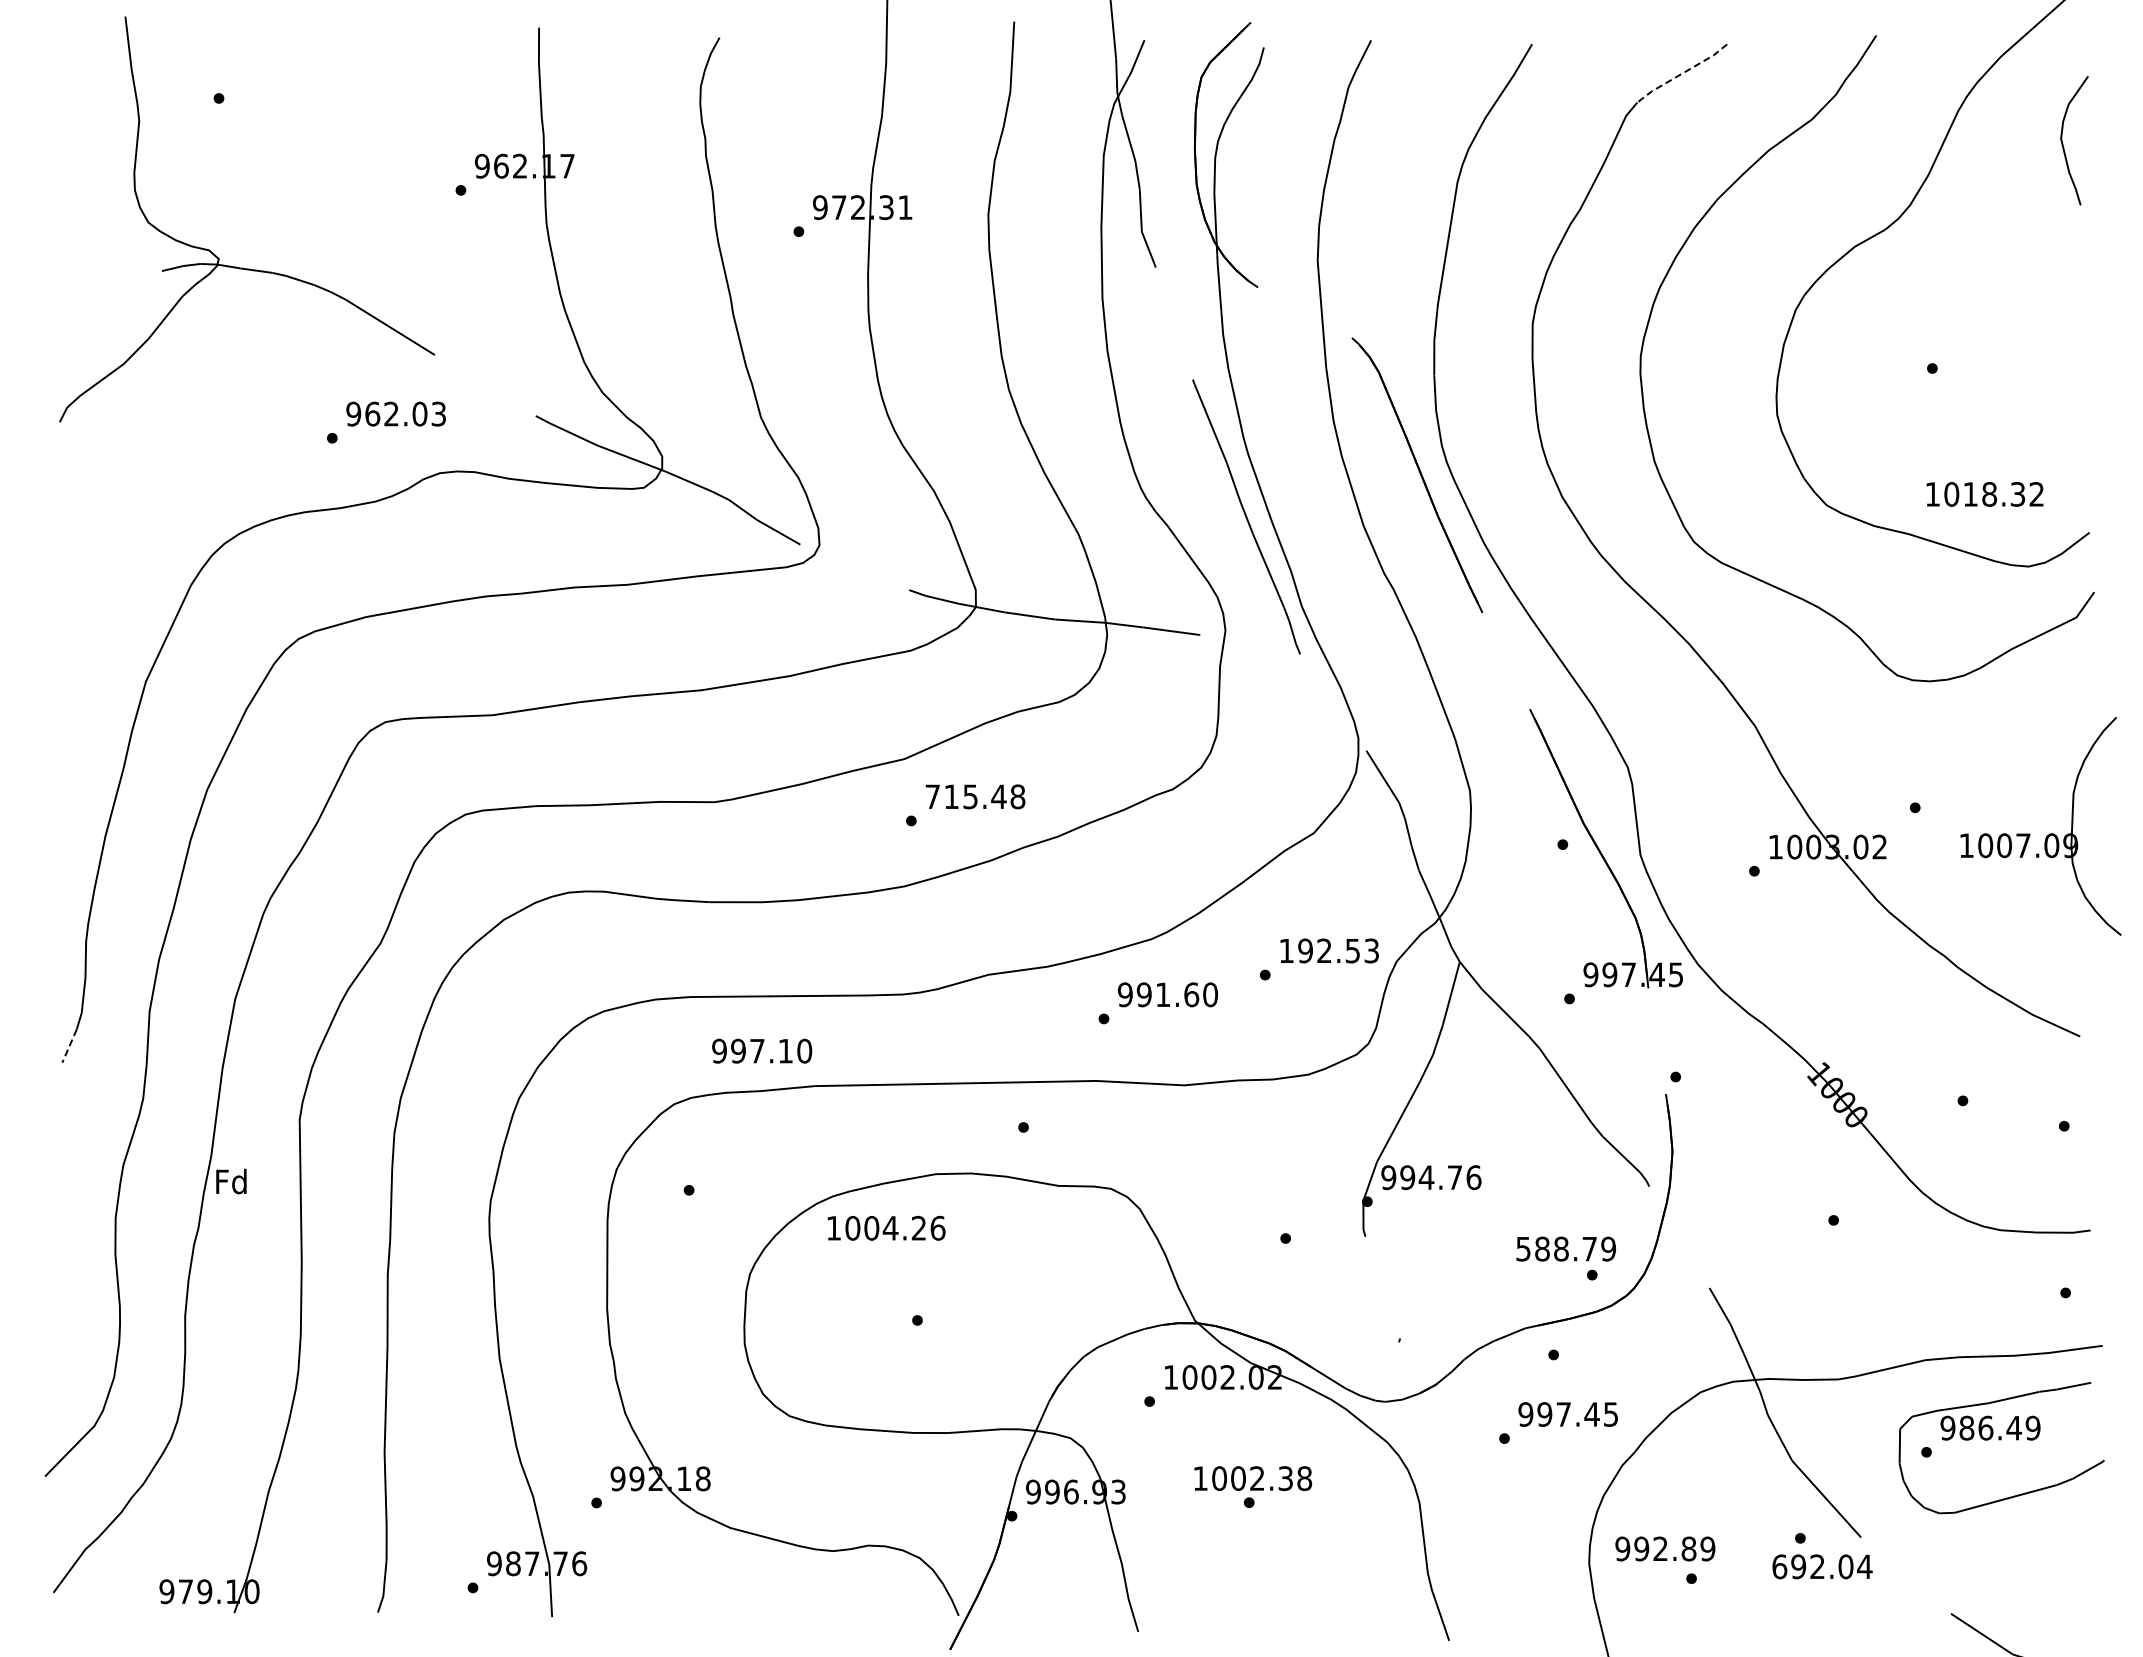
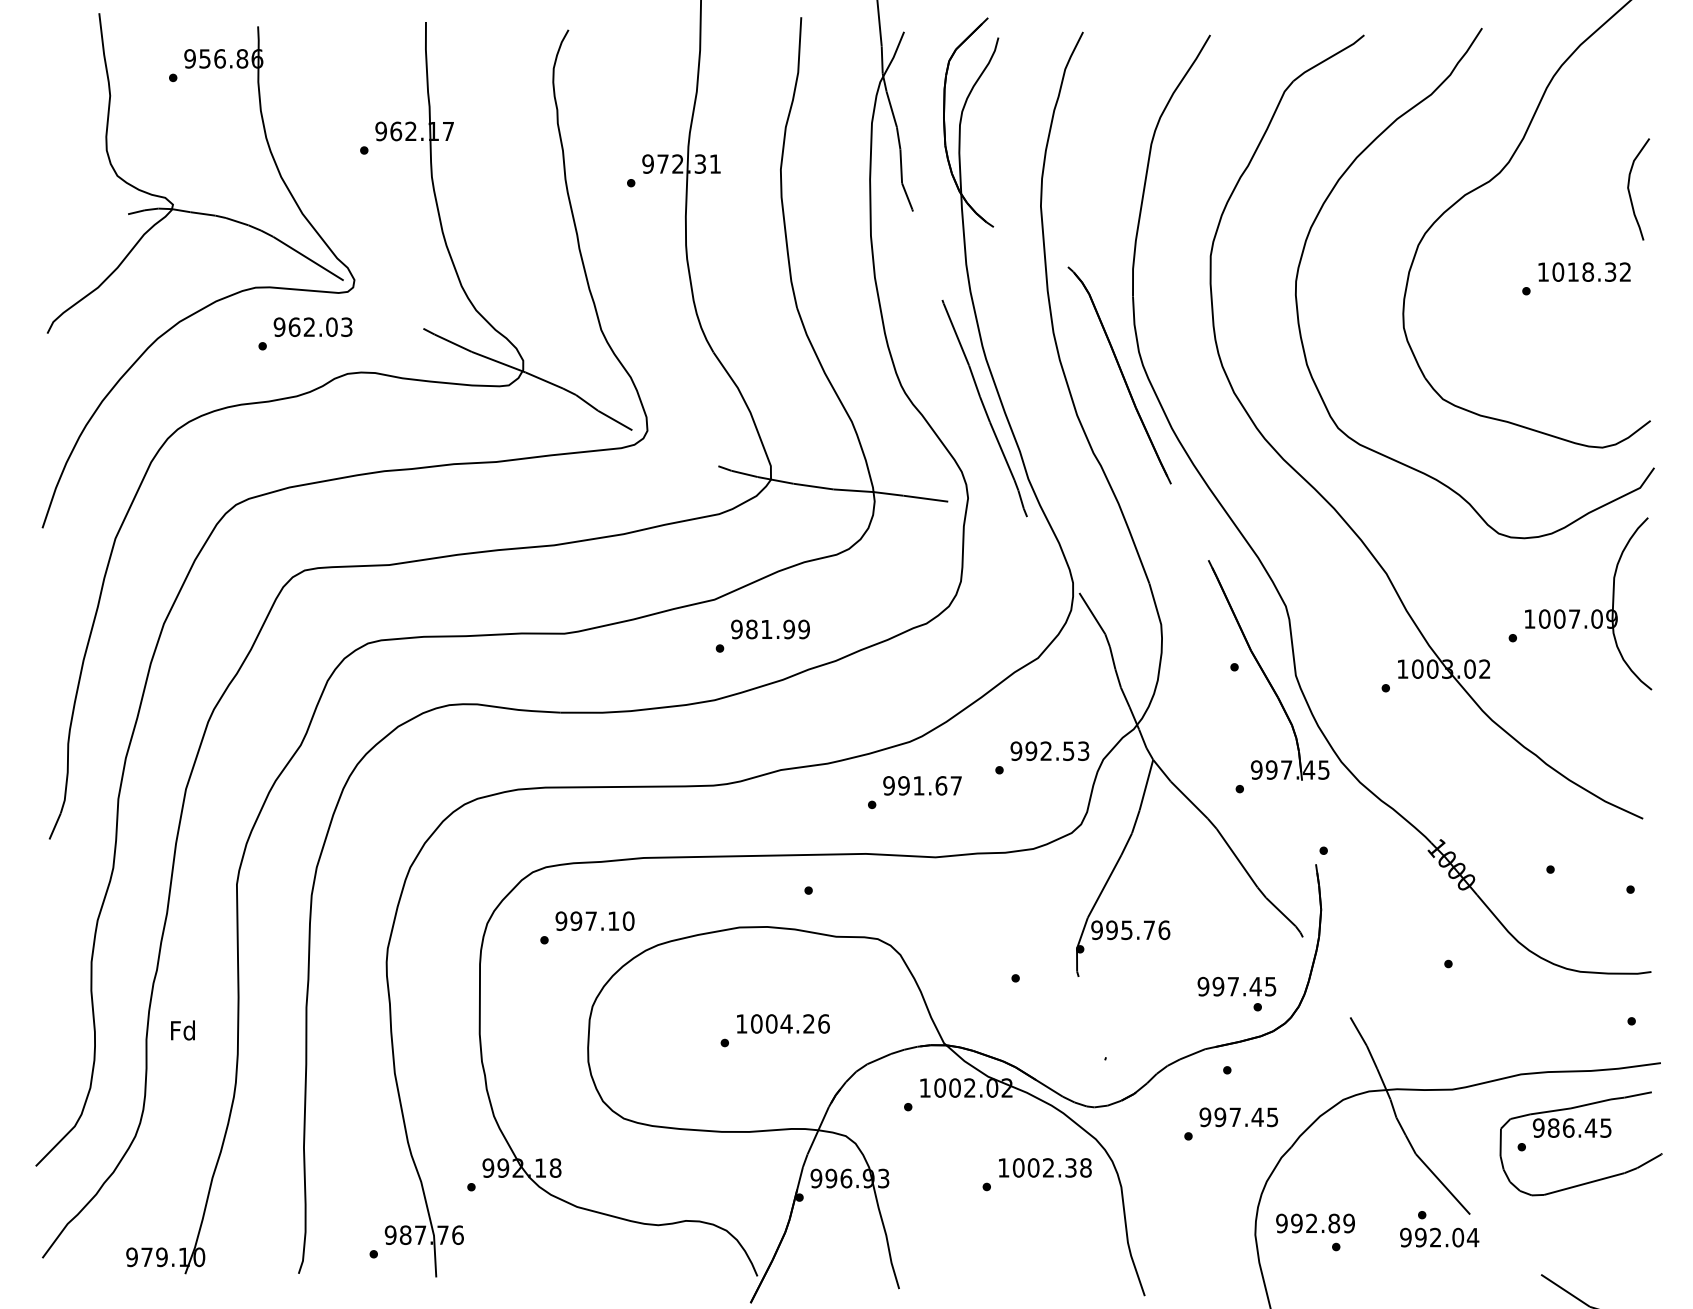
line: (1682, 73) -> (1329, 58), dashed -> solid
curve: (2063, 143) -> (1629, 191), moved
part: (267, 383) -> (211, 303), added
text: (1984, 494) -> (1584, 272), moved
text: (975, 796) -> (770, 629), 715.48 -> 981.99
part: (2048, 834) -> (1594, 610), moved
text: (1286, 950) -> (1016, 750), 192.53 -> 992.53
text: (1210, 994) -> (956, 785), 991.60 -> 991.67
line: (69, 1046) -> (55, 826), dashed -> solid
text: (762, 1050) -> (595, 920), moved
text: (1426, 1177) -> (1126, 930), 994.76 -> 995.76
text: (231, 1181) -> (183, 1030), moved
text: (886, 1227) -> (783, 1023), moved
text: (1566, 1248) -> (1237, 986), 588.79 -> 997.45
text: (2032, 1427) -> (1605, 1127), 986.49 -> 986.45
text: (1253, 1478) -> (1045, 1167), moved
text: (1779, 1566) -> (1405, 1237), 692.04 -> 992.04

